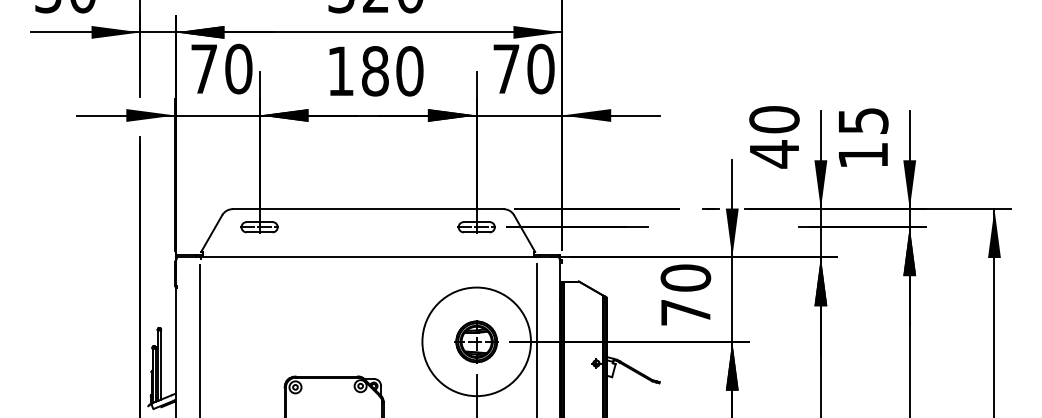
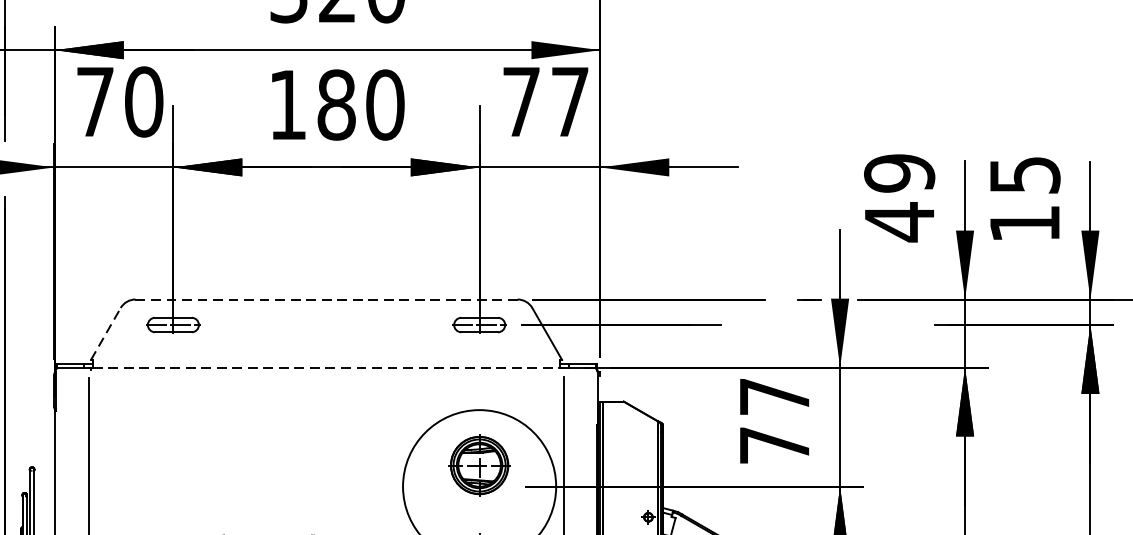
text: (540, 68) -> (569, 101), 70 -> 77
text: (774, 119) -> (899, 173), 40 -> 49
line: (368, 209) -> (326, 299), solid -> dashed
line: (211, 233) -> (105, 333), solid -> dashed
line: (368, 257) -> (326, 367), solid -> dashed
text: (685, 277) -> (774, 395), 70 -> 77
part: (476, 341) -> (479, 465), moved

